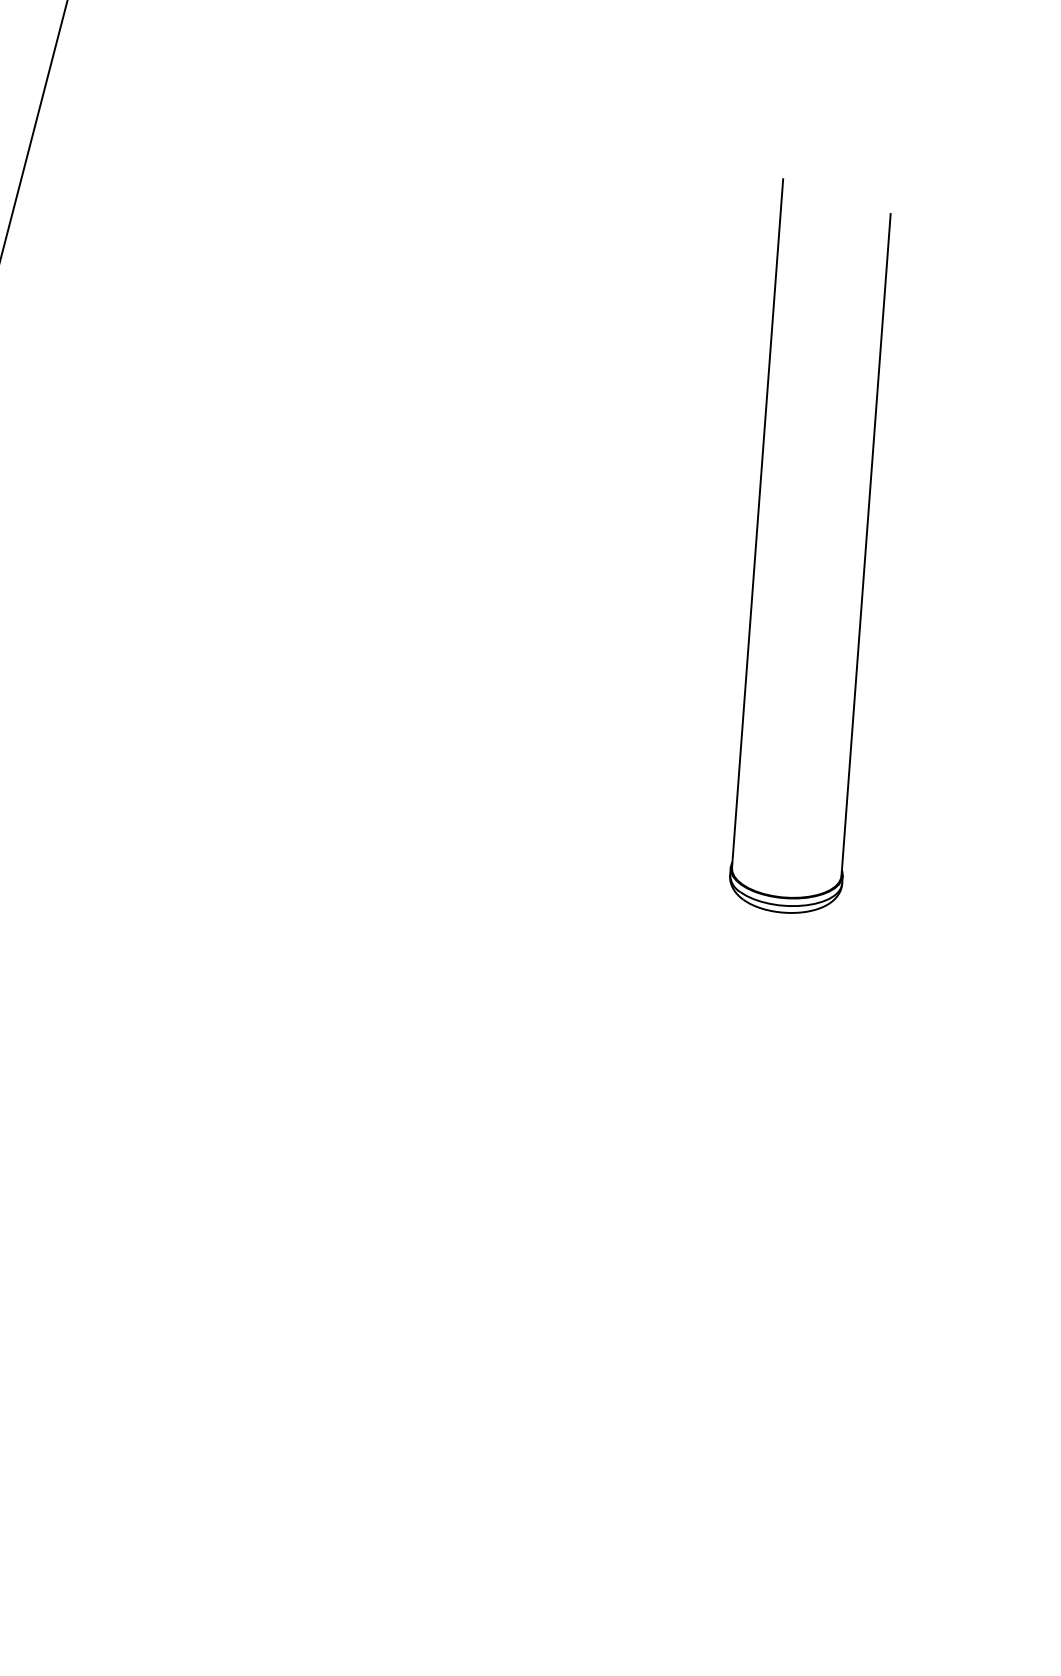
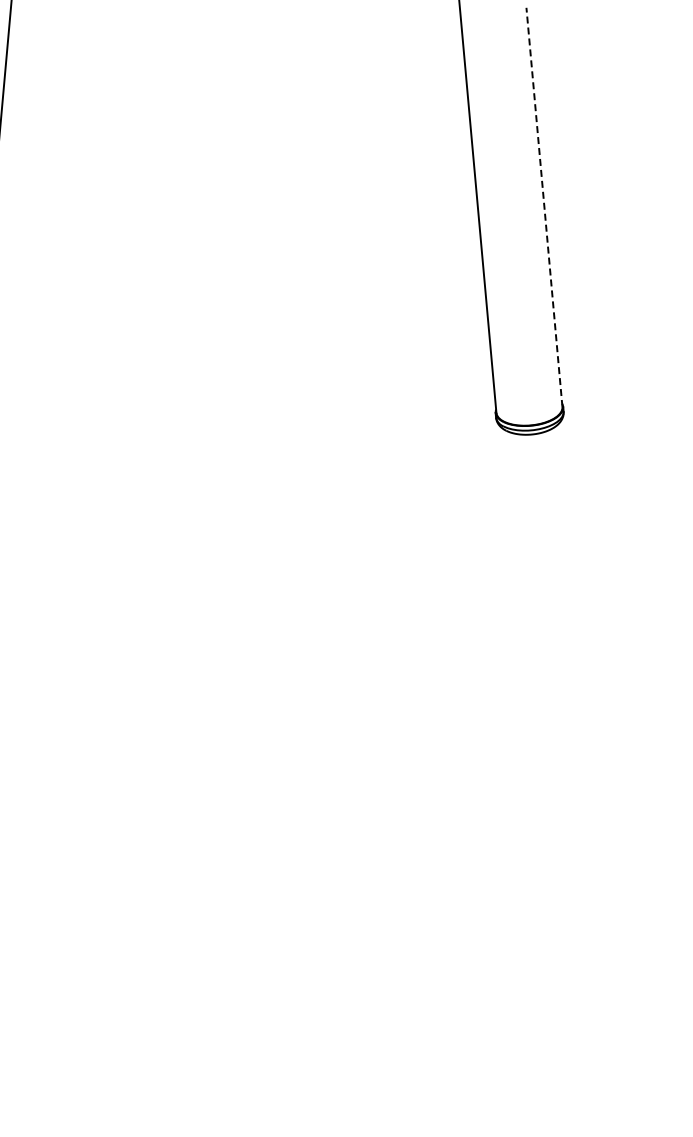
line: (866, 543) -> (544, 206), solid -> dashed

